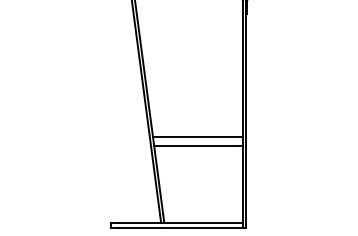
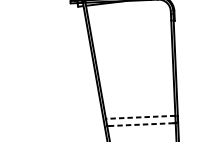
line: (197, 136) -> (140, 117), solid -> dashed
line: (198, 145) -> (141, 124), solid -> dashed

